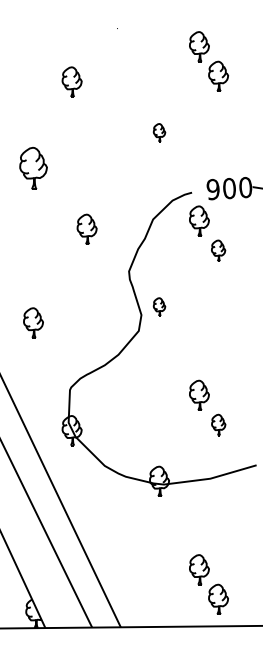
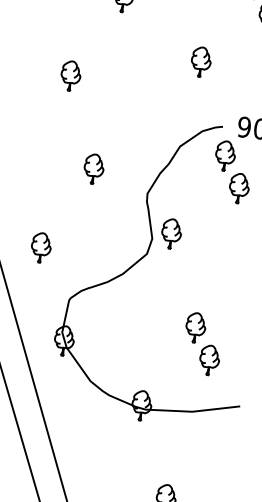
part: (159, 132) -> (201, 61), size x1.67
part: (33, 168) -> (70, 75), size x0.71
part: (86, 228) -> (93, 168), moved
part: (218, 250) -> (239, 188), size x1.43
part: (159, 306) -> (171, 233), size x1.67
part: (33, 322) -> (41, 247), moved
part: (218, 424) -> (209, 359), size x1.43

